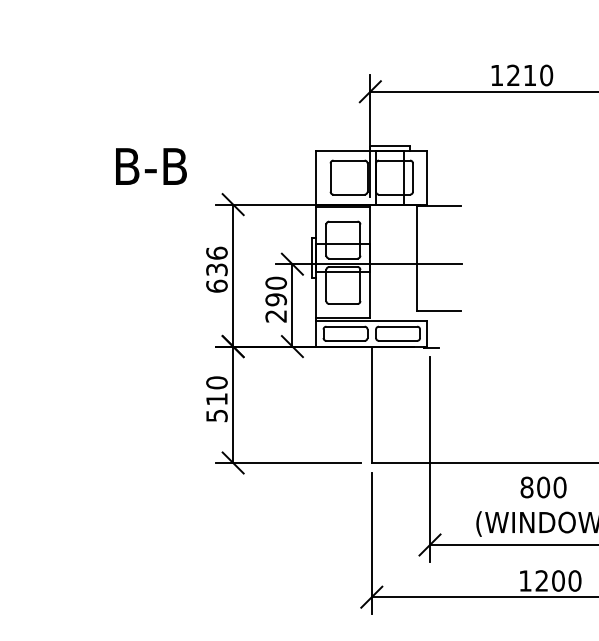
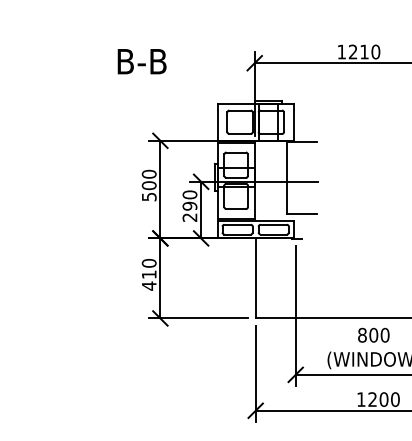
text: (150, 166) -> (141, 61), moved
text: (215, 269) -> (148, 185), 636 -> 500
text: (217, 415) -> (149, 285), 510 -> 410

